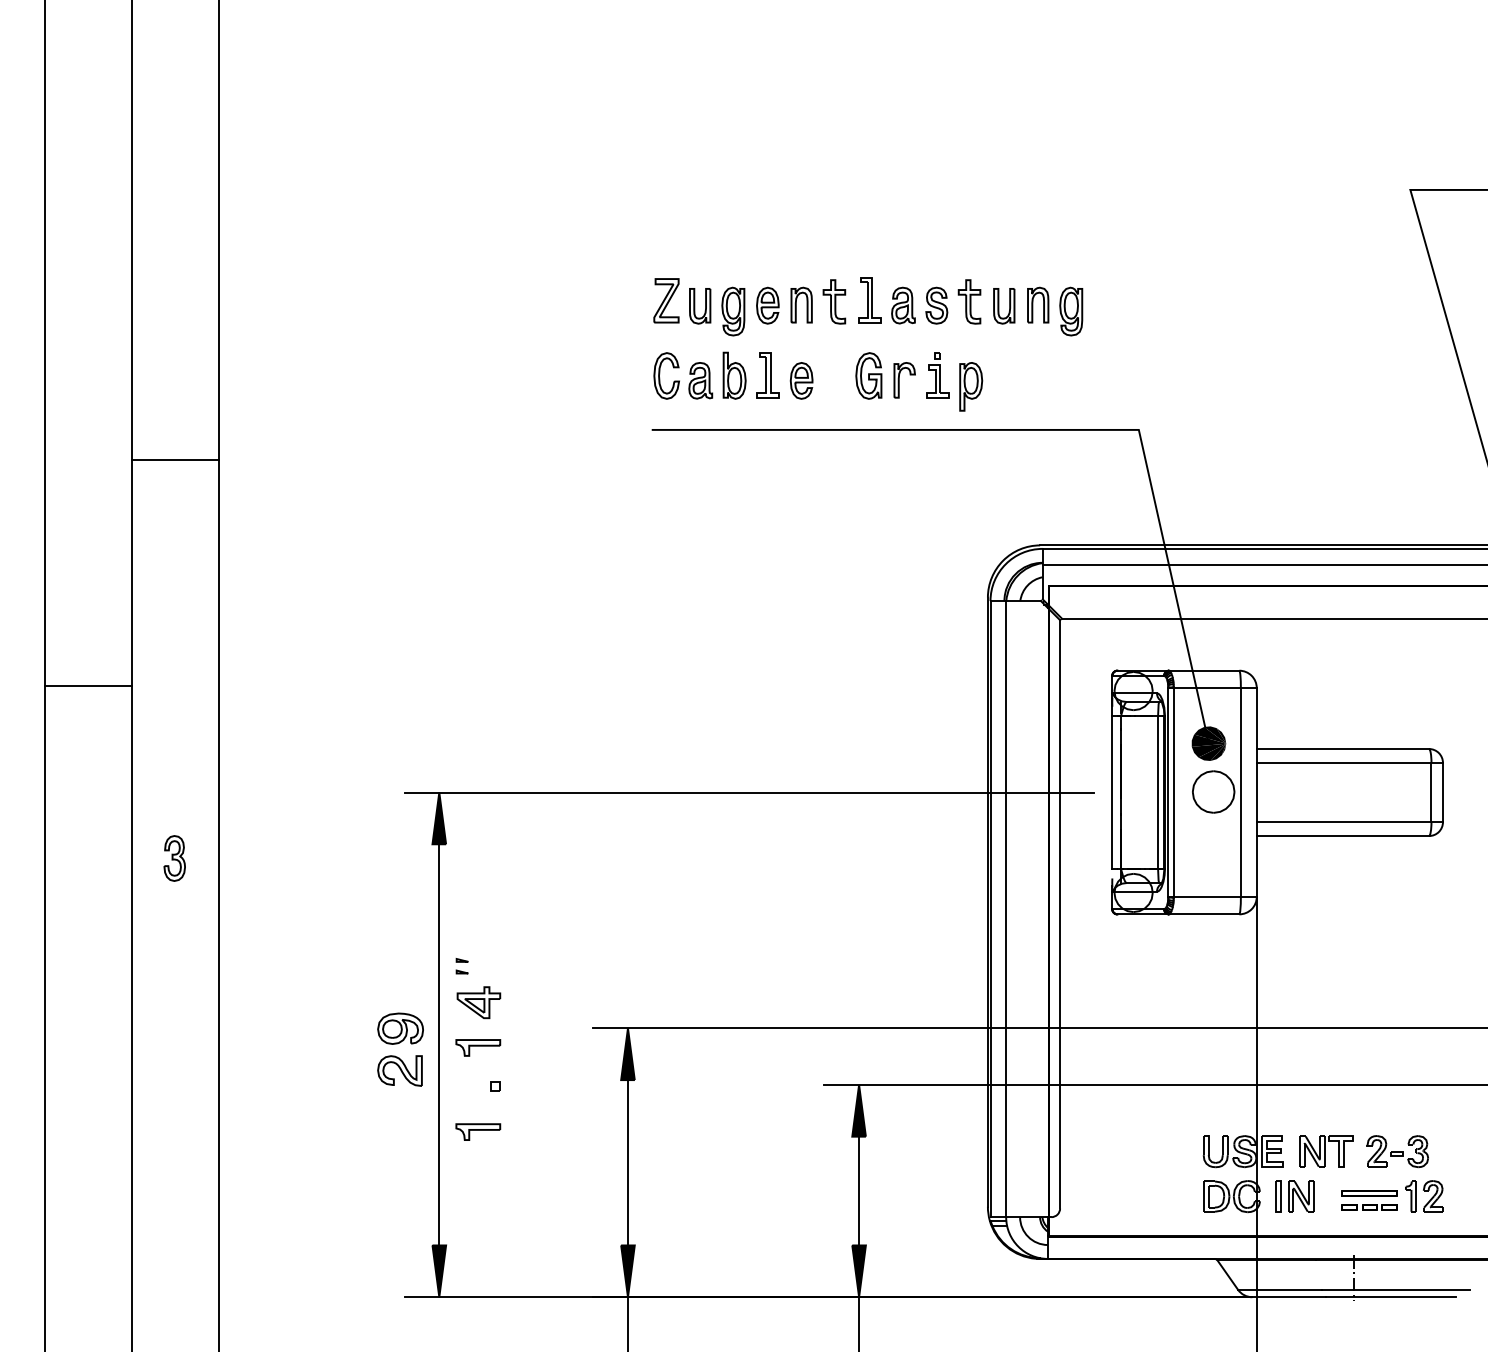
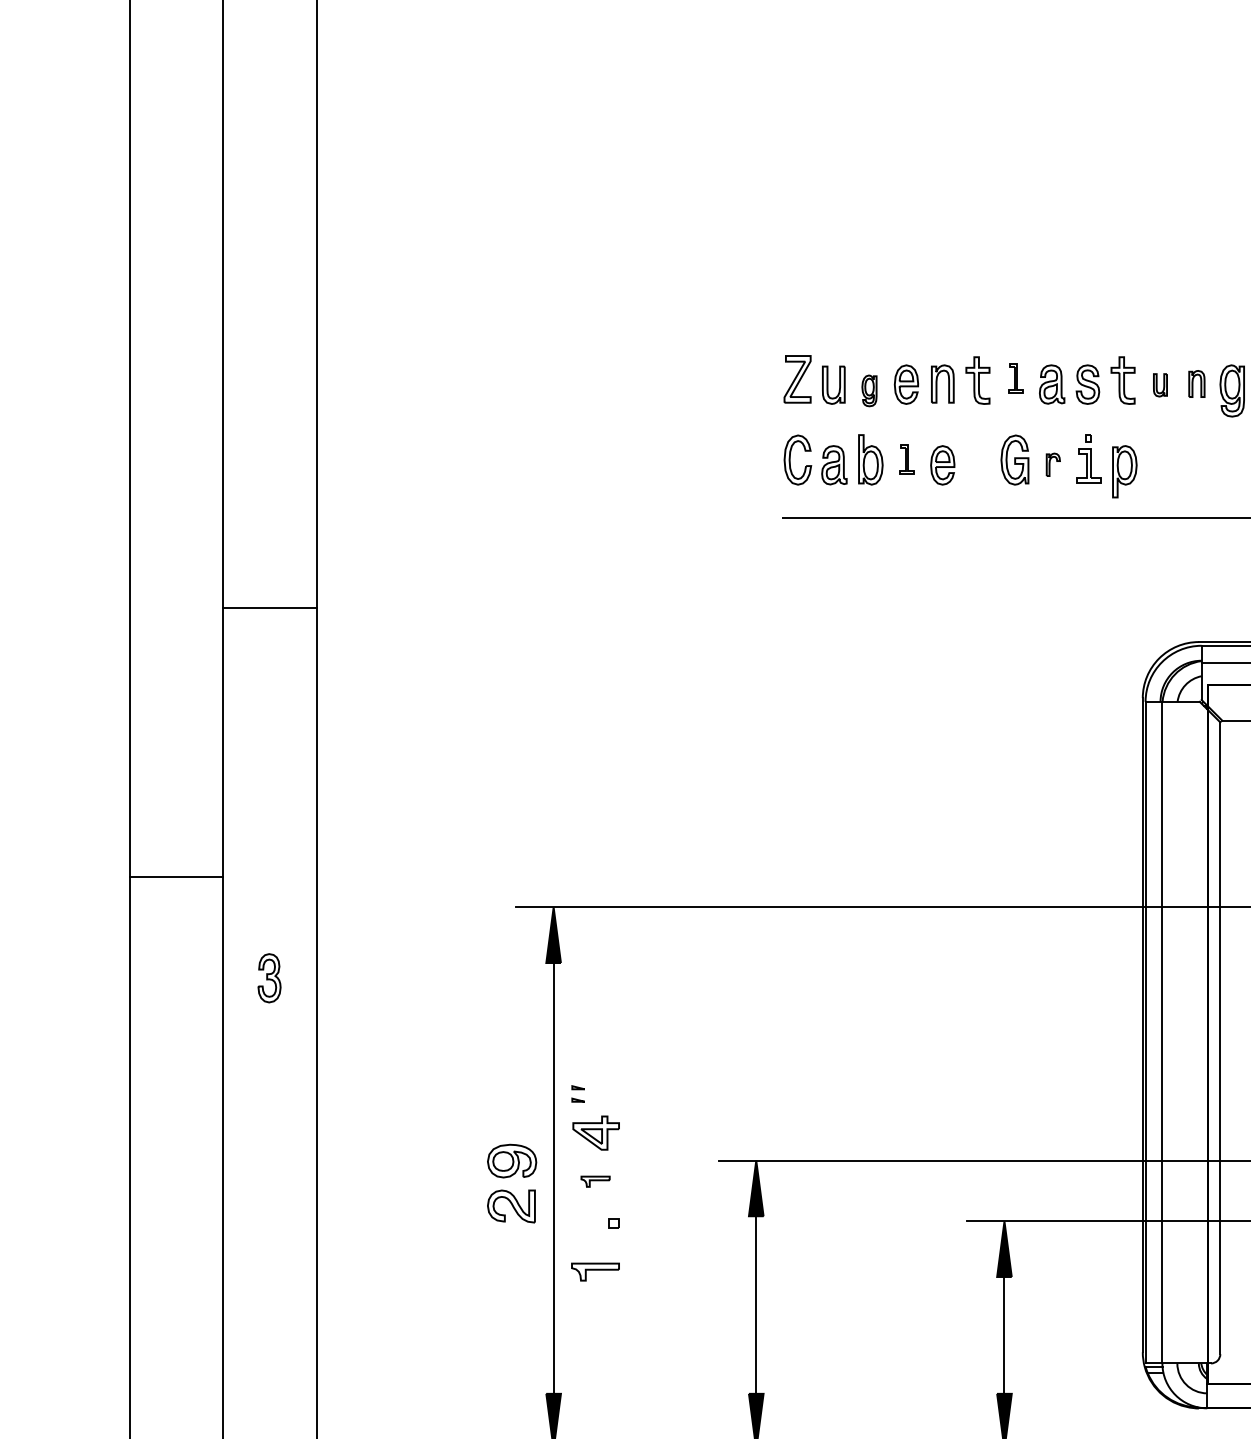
part: (869, 300) -> (1015, 379), size x0.6
part: (1038, 304) -> (1197, 383), size x0.7
part: (1004, 306) -> (1160, 385), size x0.6
part: (733, 311) -> (869, 390), size x0.6
part: (767, 375) -> (906, 459), size x0.6
part: (904, 380) -> (1053, 464), size x0.6
line: (174, 459) -> (269, 607), moved
line: (87, 685) -> (175, 876), moved
part: (478, 1047) -> (595, 1181), size x0.6

